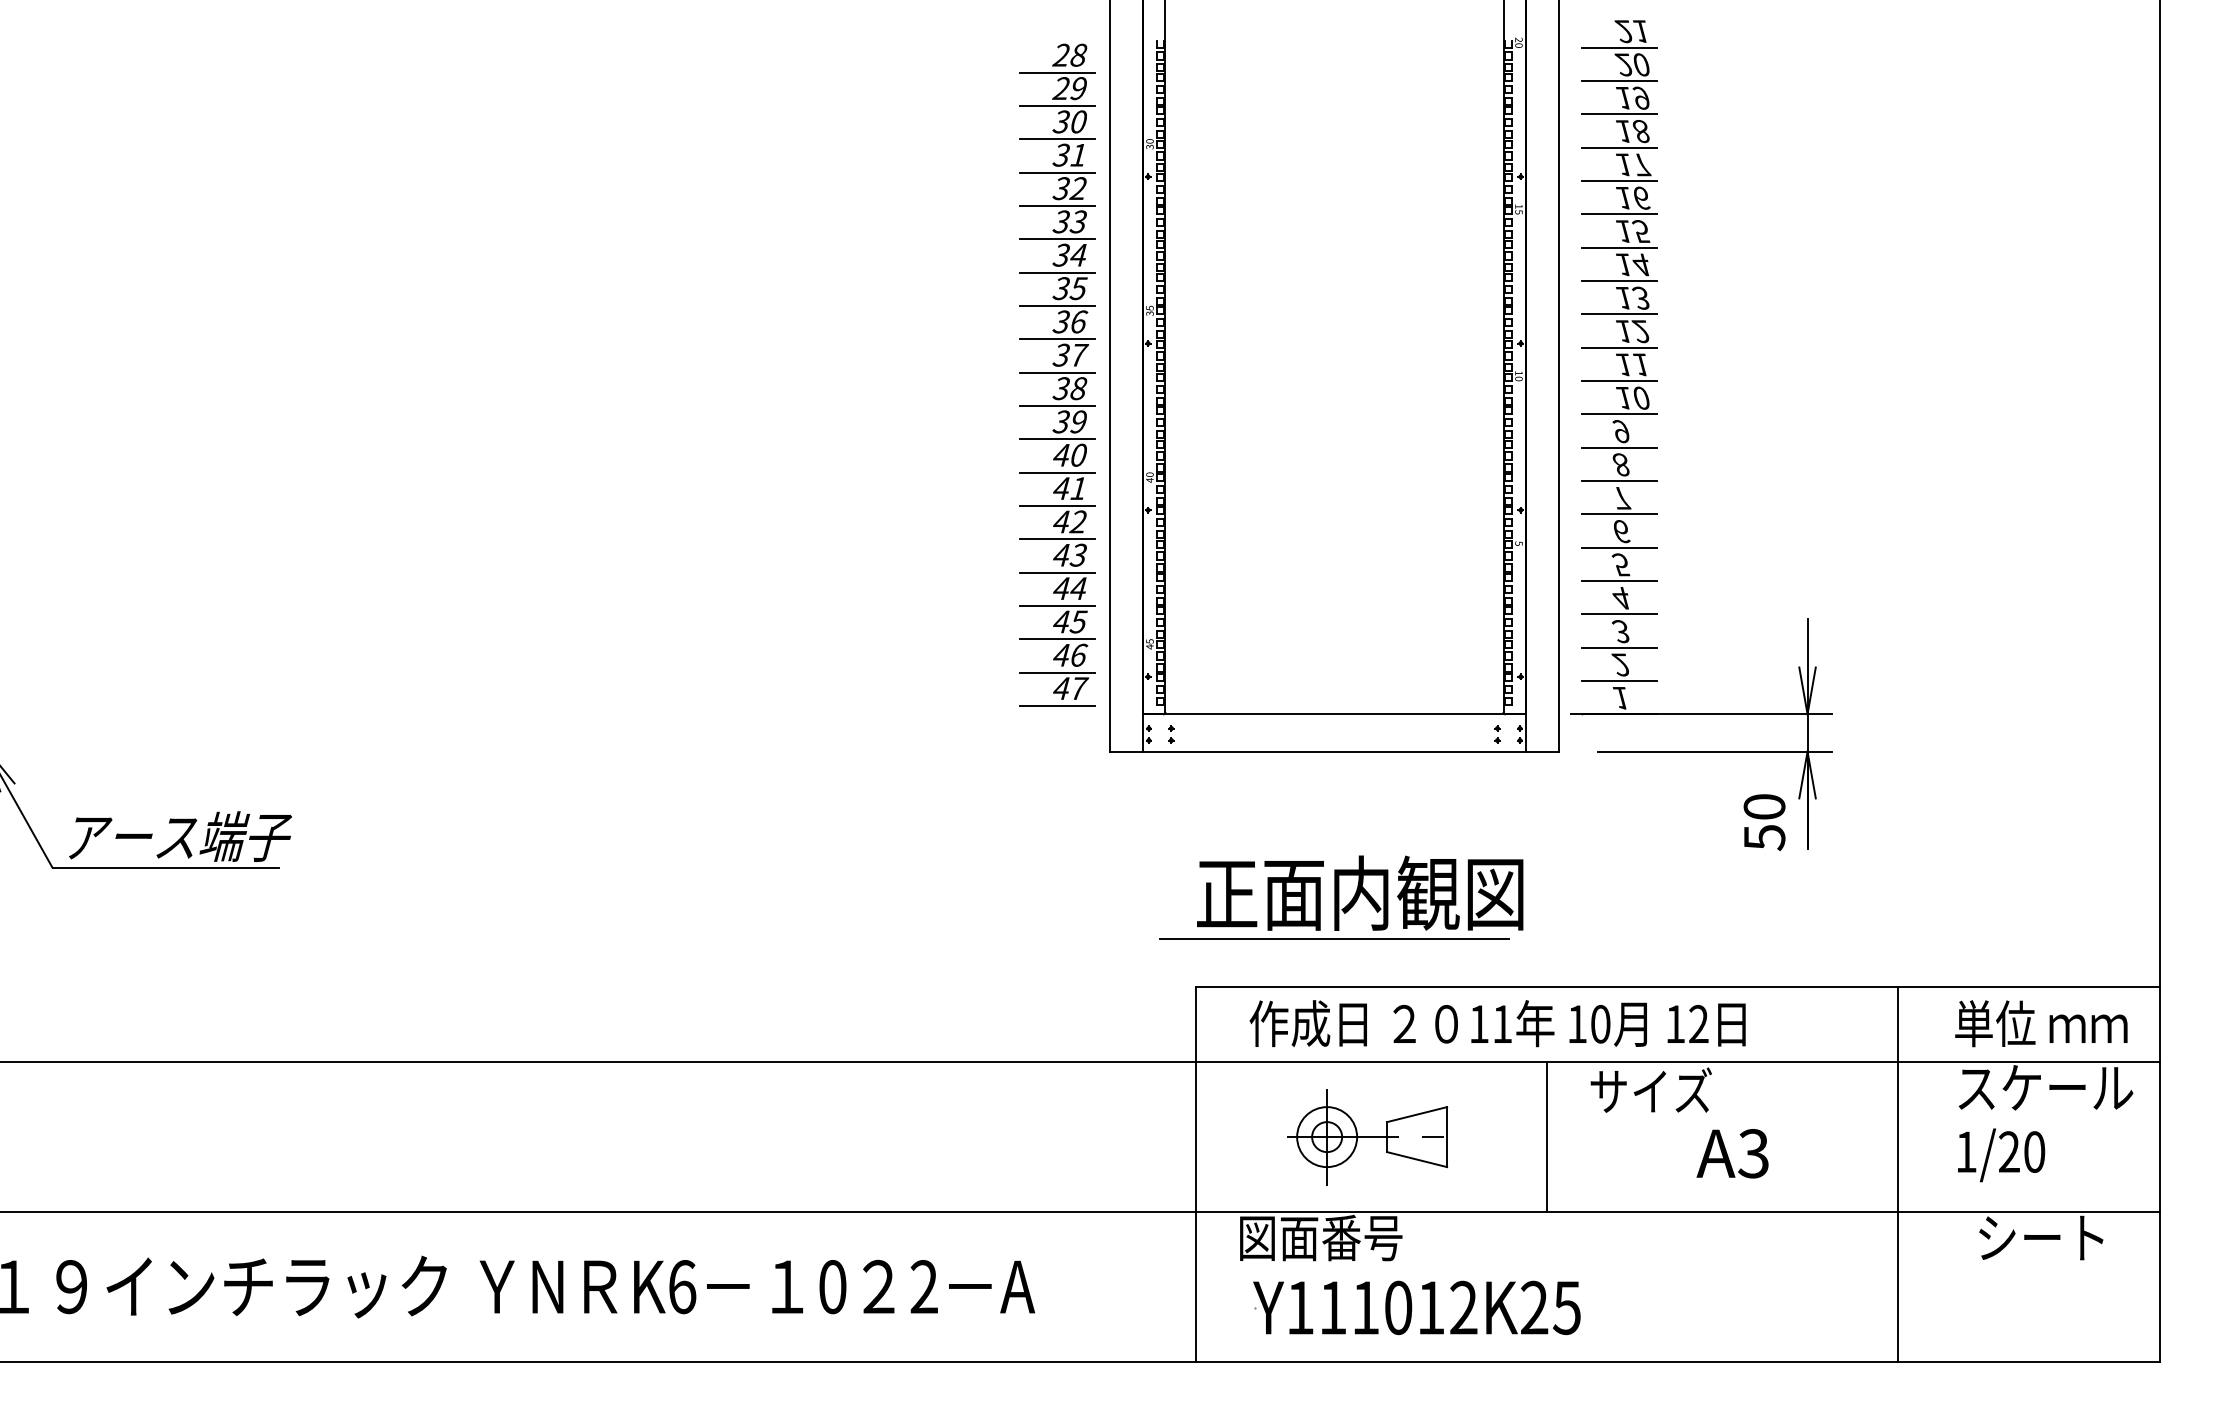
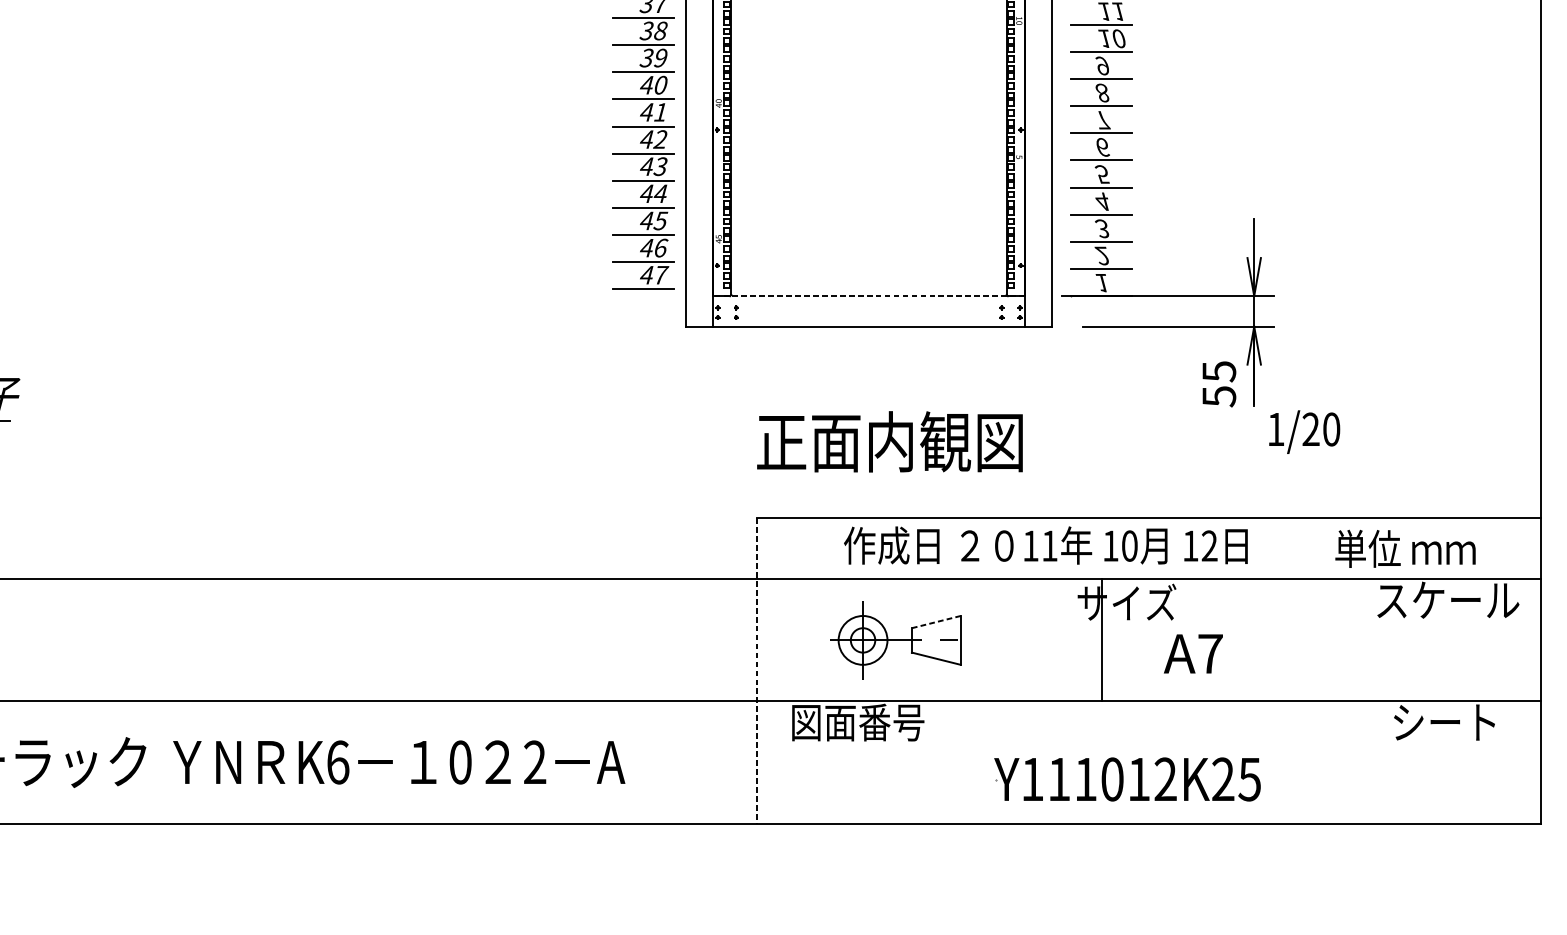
line: (1333, 714) -> (868, 296), solid -> dashed
text: (1764, 807) -> (1219, 372), 50 -> 55
line: (1334, 938) -> (869, 478), removed
text: (1497, 1023) -> (1045, 545), moved
text: (2041, 1023) -> (1405, 548), moved
line: (1417, 1114) -> (936, 622), solid -> dashed
line: (1547, 1137) -> (1102, 640), moved
text: (1753, 1153) -> (1210, 653), A3 -> A7
text: (2001, 1155) -> (1304, 432), moved
line: (1897, 1174) -> (1327, 670), removed
line: (1196, 1175) -> (756, 671), solid -> dashed
part: (1416, 1307) -> (1127, 779), moved

